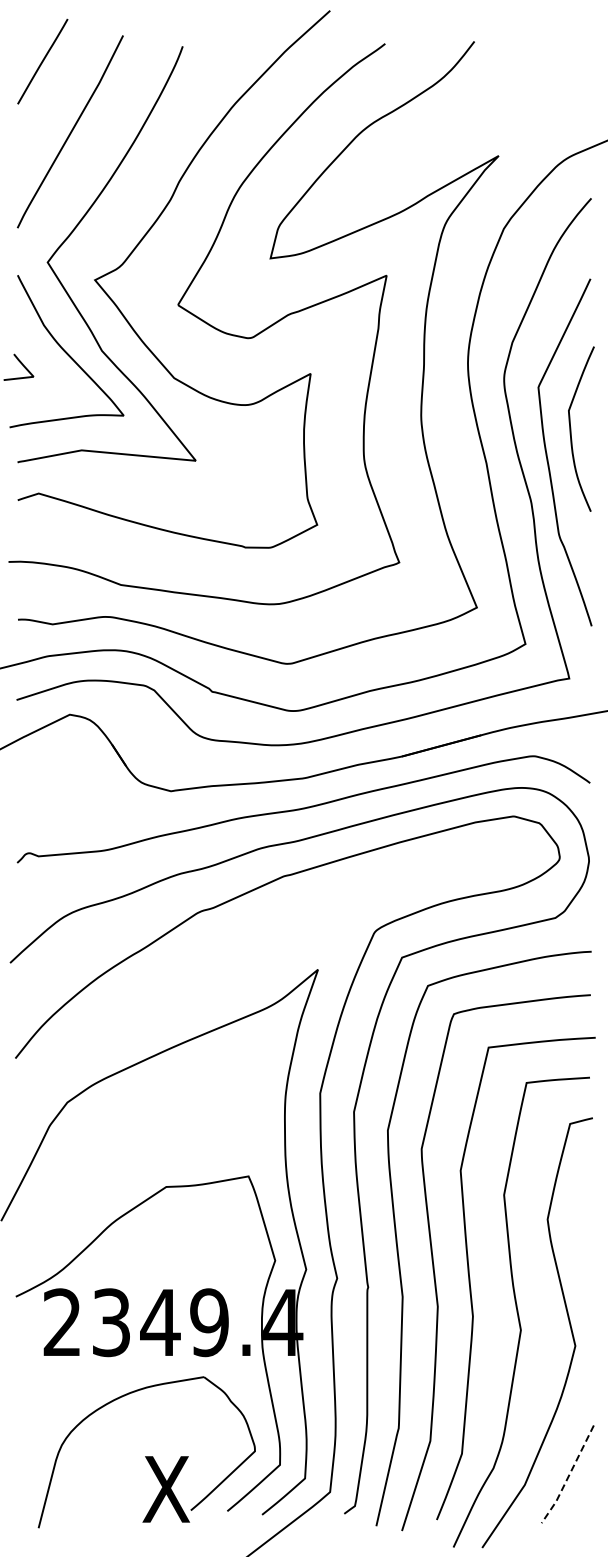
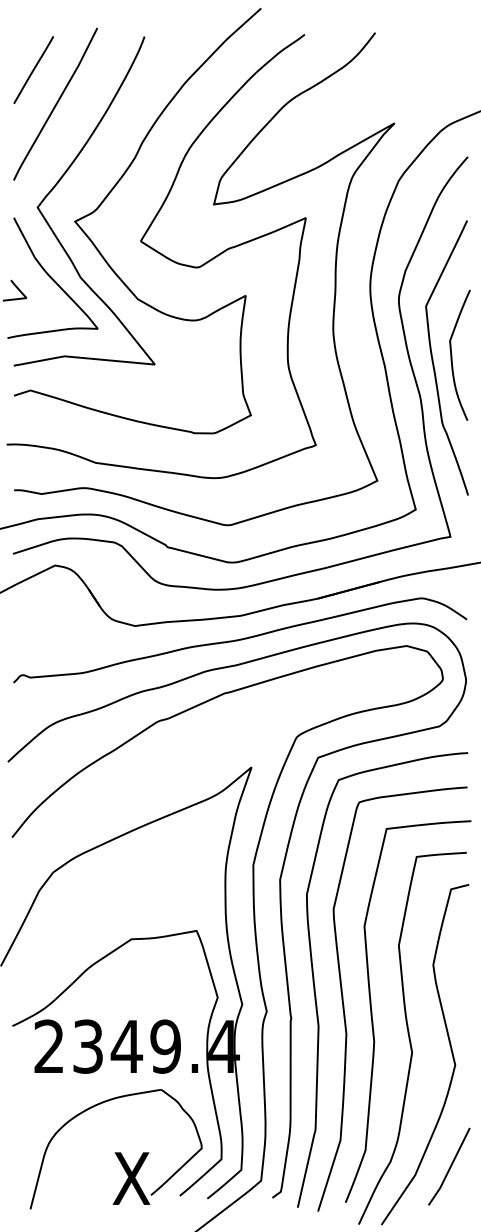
line: (42, 61) -> (33, 69), moved
curve: (571, 428) -> (452, 354), moved
line: (568, 1476) -> (449, 1168), dashed -> solid

